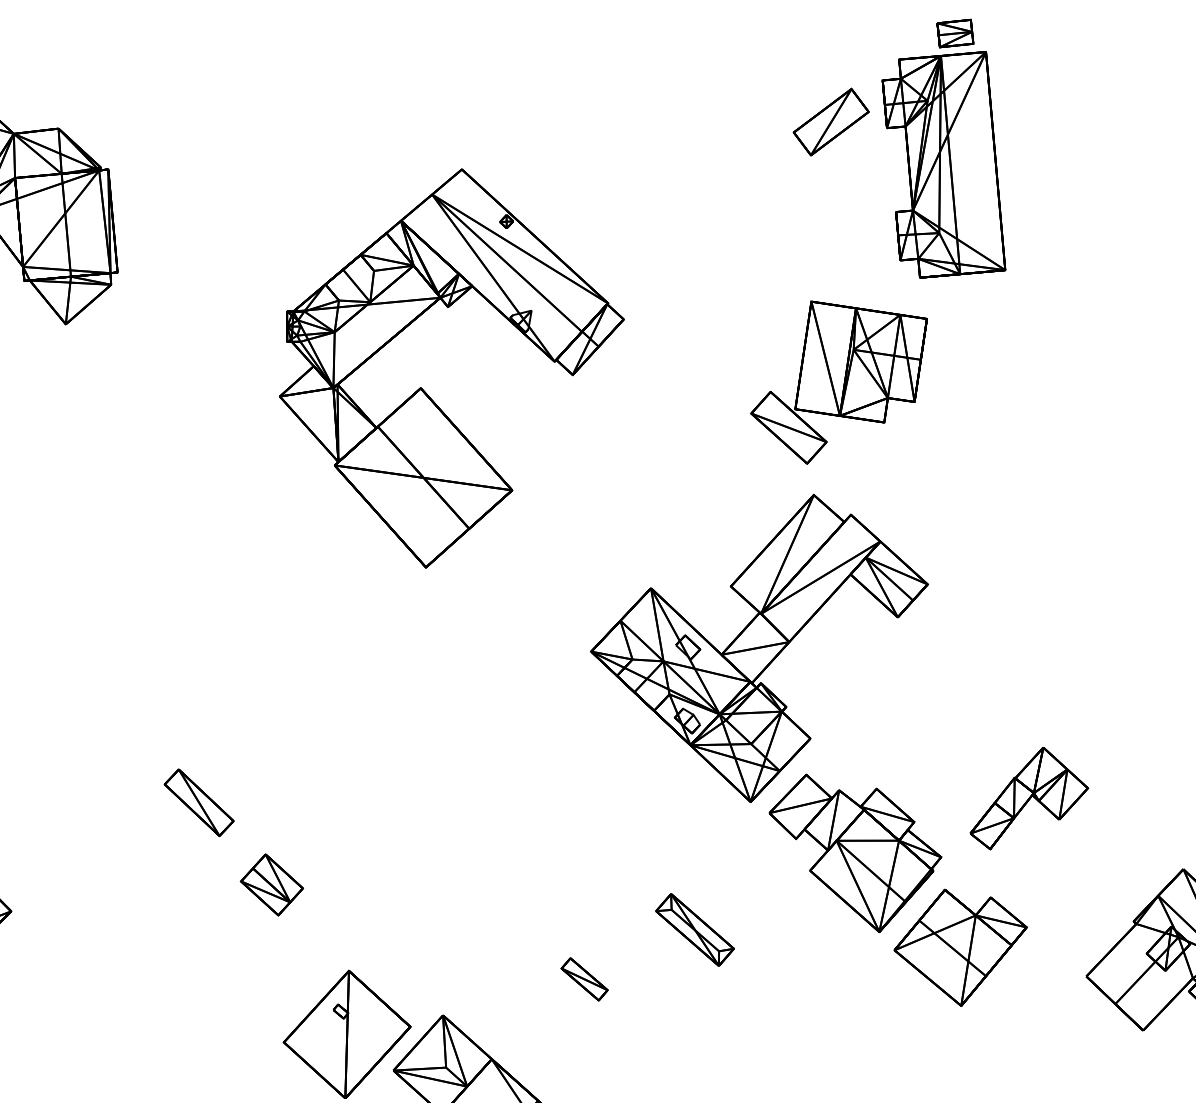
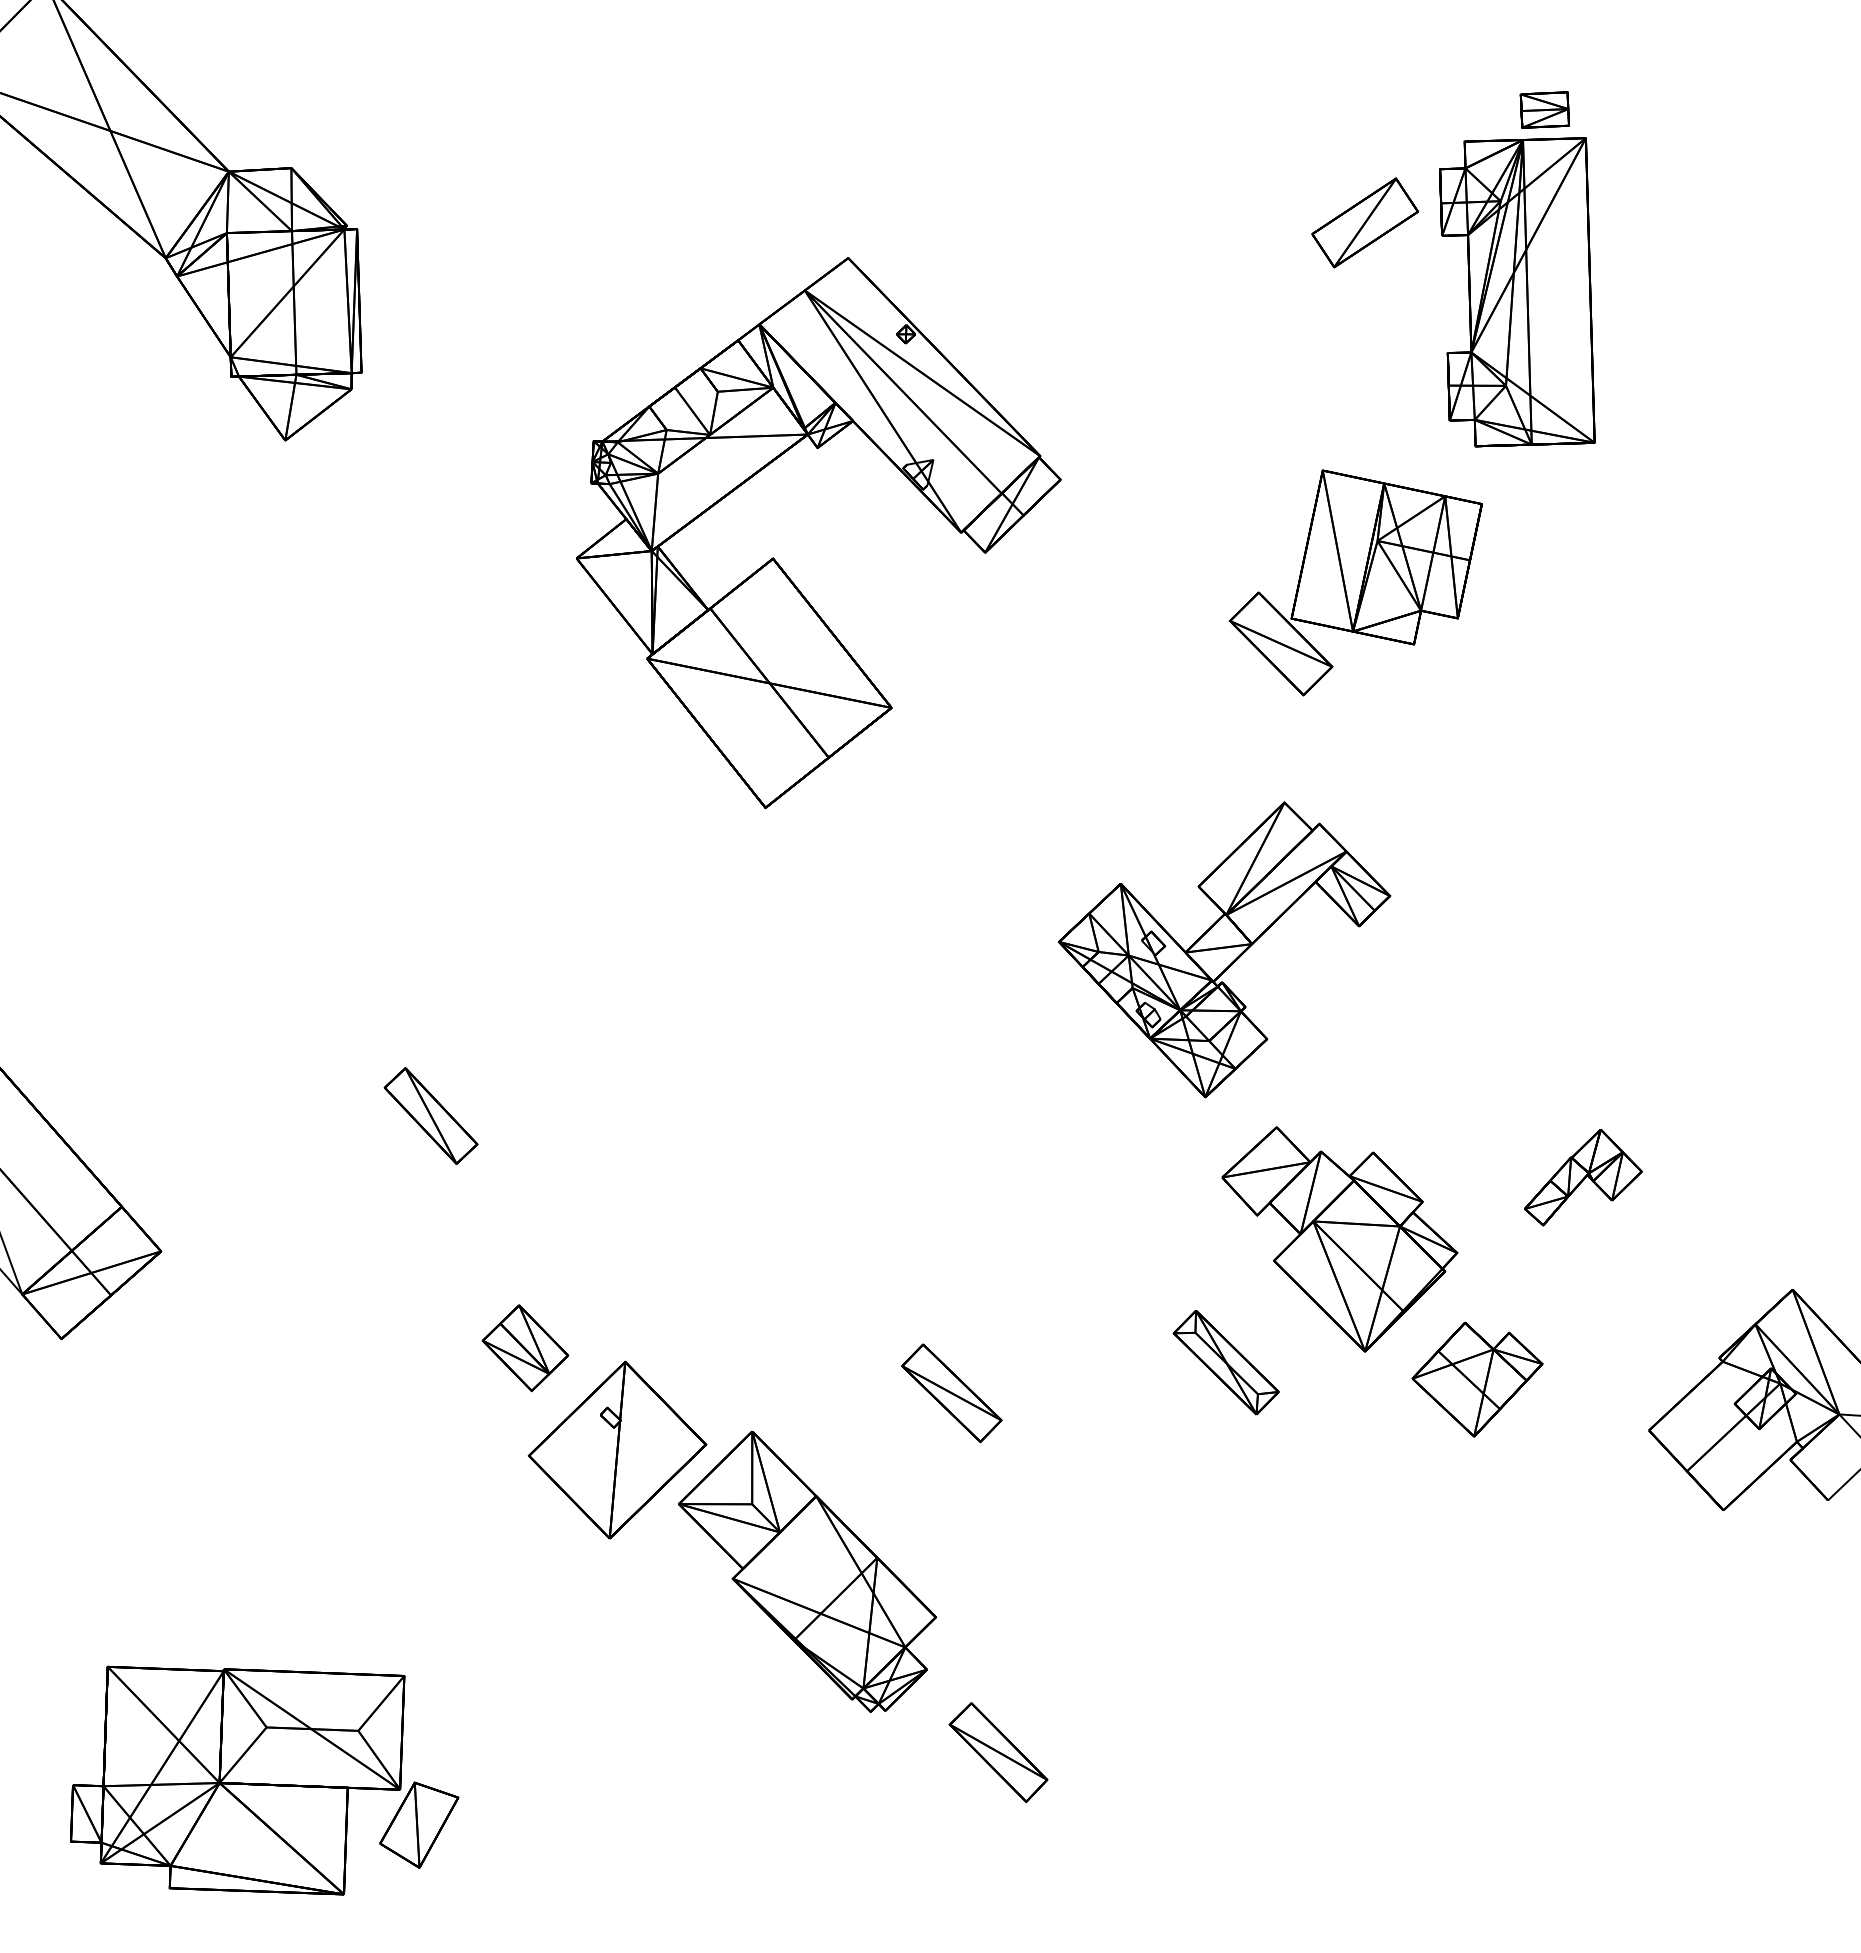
part: (761, 649) -> (1224, 949), size x0.7
part: (1028, 797) -> (1583, 1177), size x0.7
part: (272, 885) -> (525, 1348), moved
part: (694, 929) -> (1225, 1362), moved
part: (961, 947) -> (1477, 1379), size x0.7
part: (584, 978) -> (951, 1392), size x1.6

